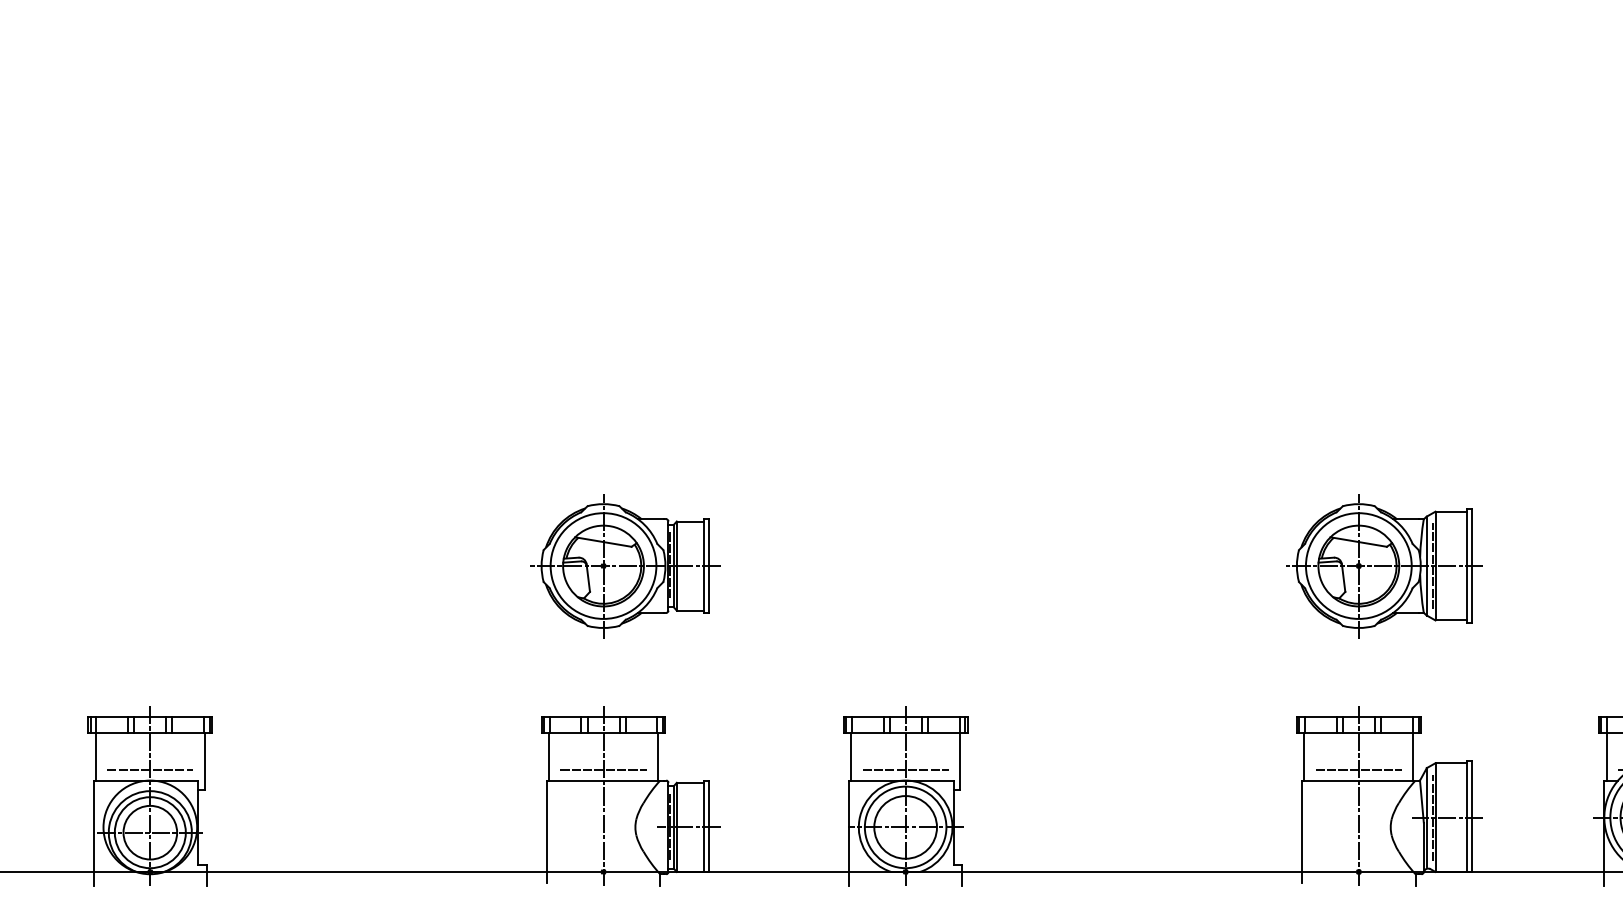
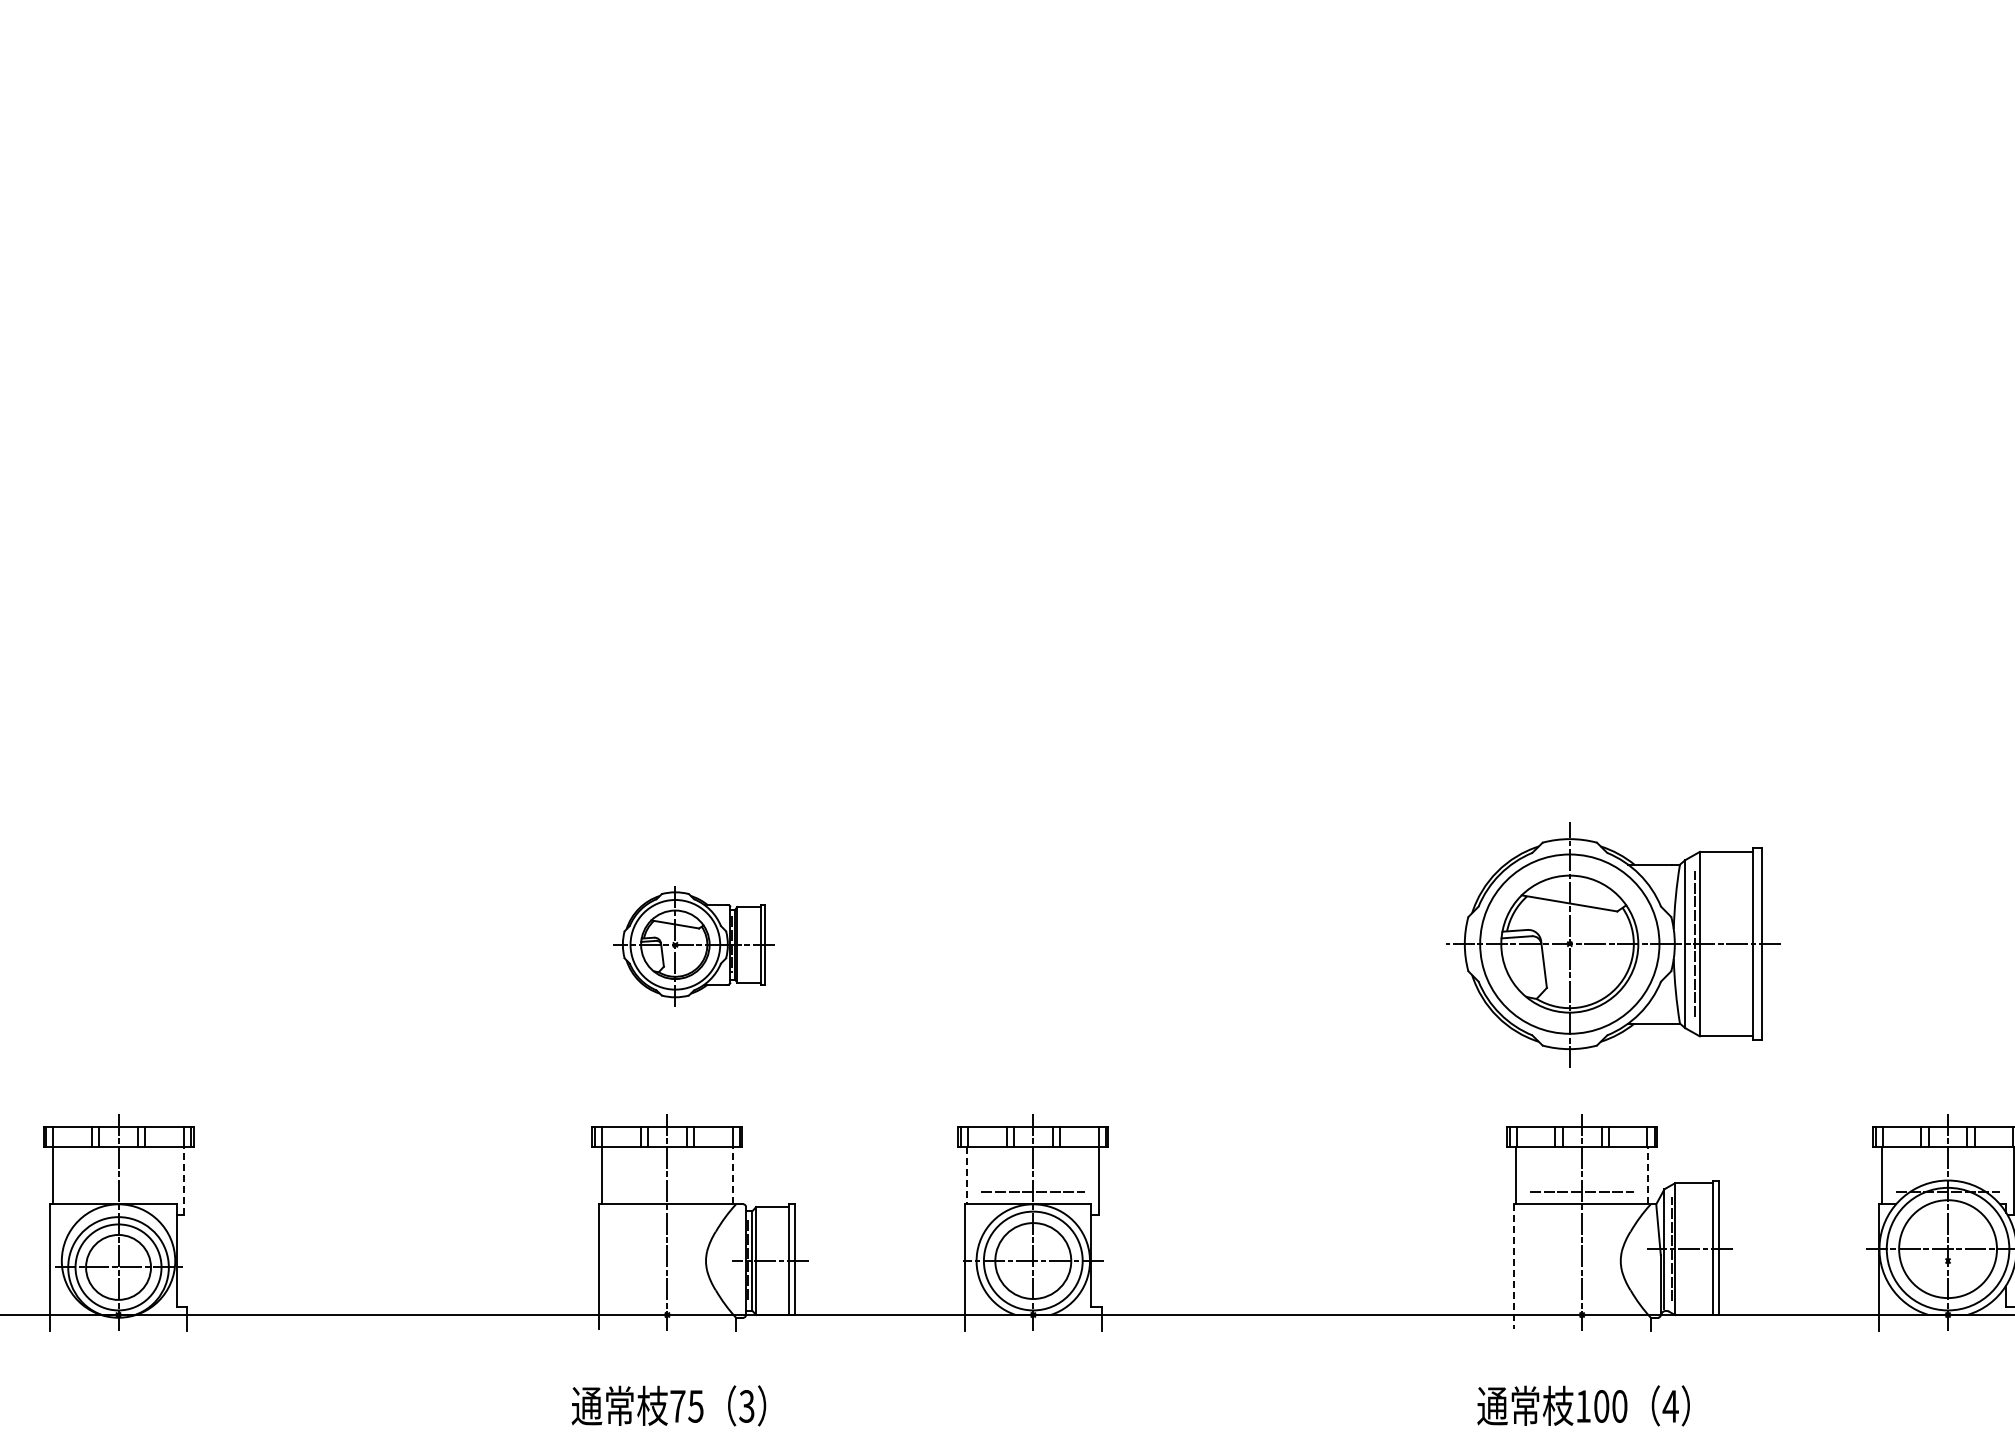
part: (625, 566) -> (693, 945), size x0.7
part: (1383, 566) -> (1612, 945), size x1.4
line: (658, 756) -> (733, 1175), solid -> dashed
line: (851, 756) -> (967, 1175), solid -> dashed
line: (1413, 756) -> (1648, 1175), solid -> dashed
line: (204, 760) -> (184, 1180), solid -> dashed
line: (150, 769) -> (118, 1191), removed
line: (603, 769) -> (667, 1191), removed
line: (1302, 832) -> (1513, 1267), solid -> dashed

